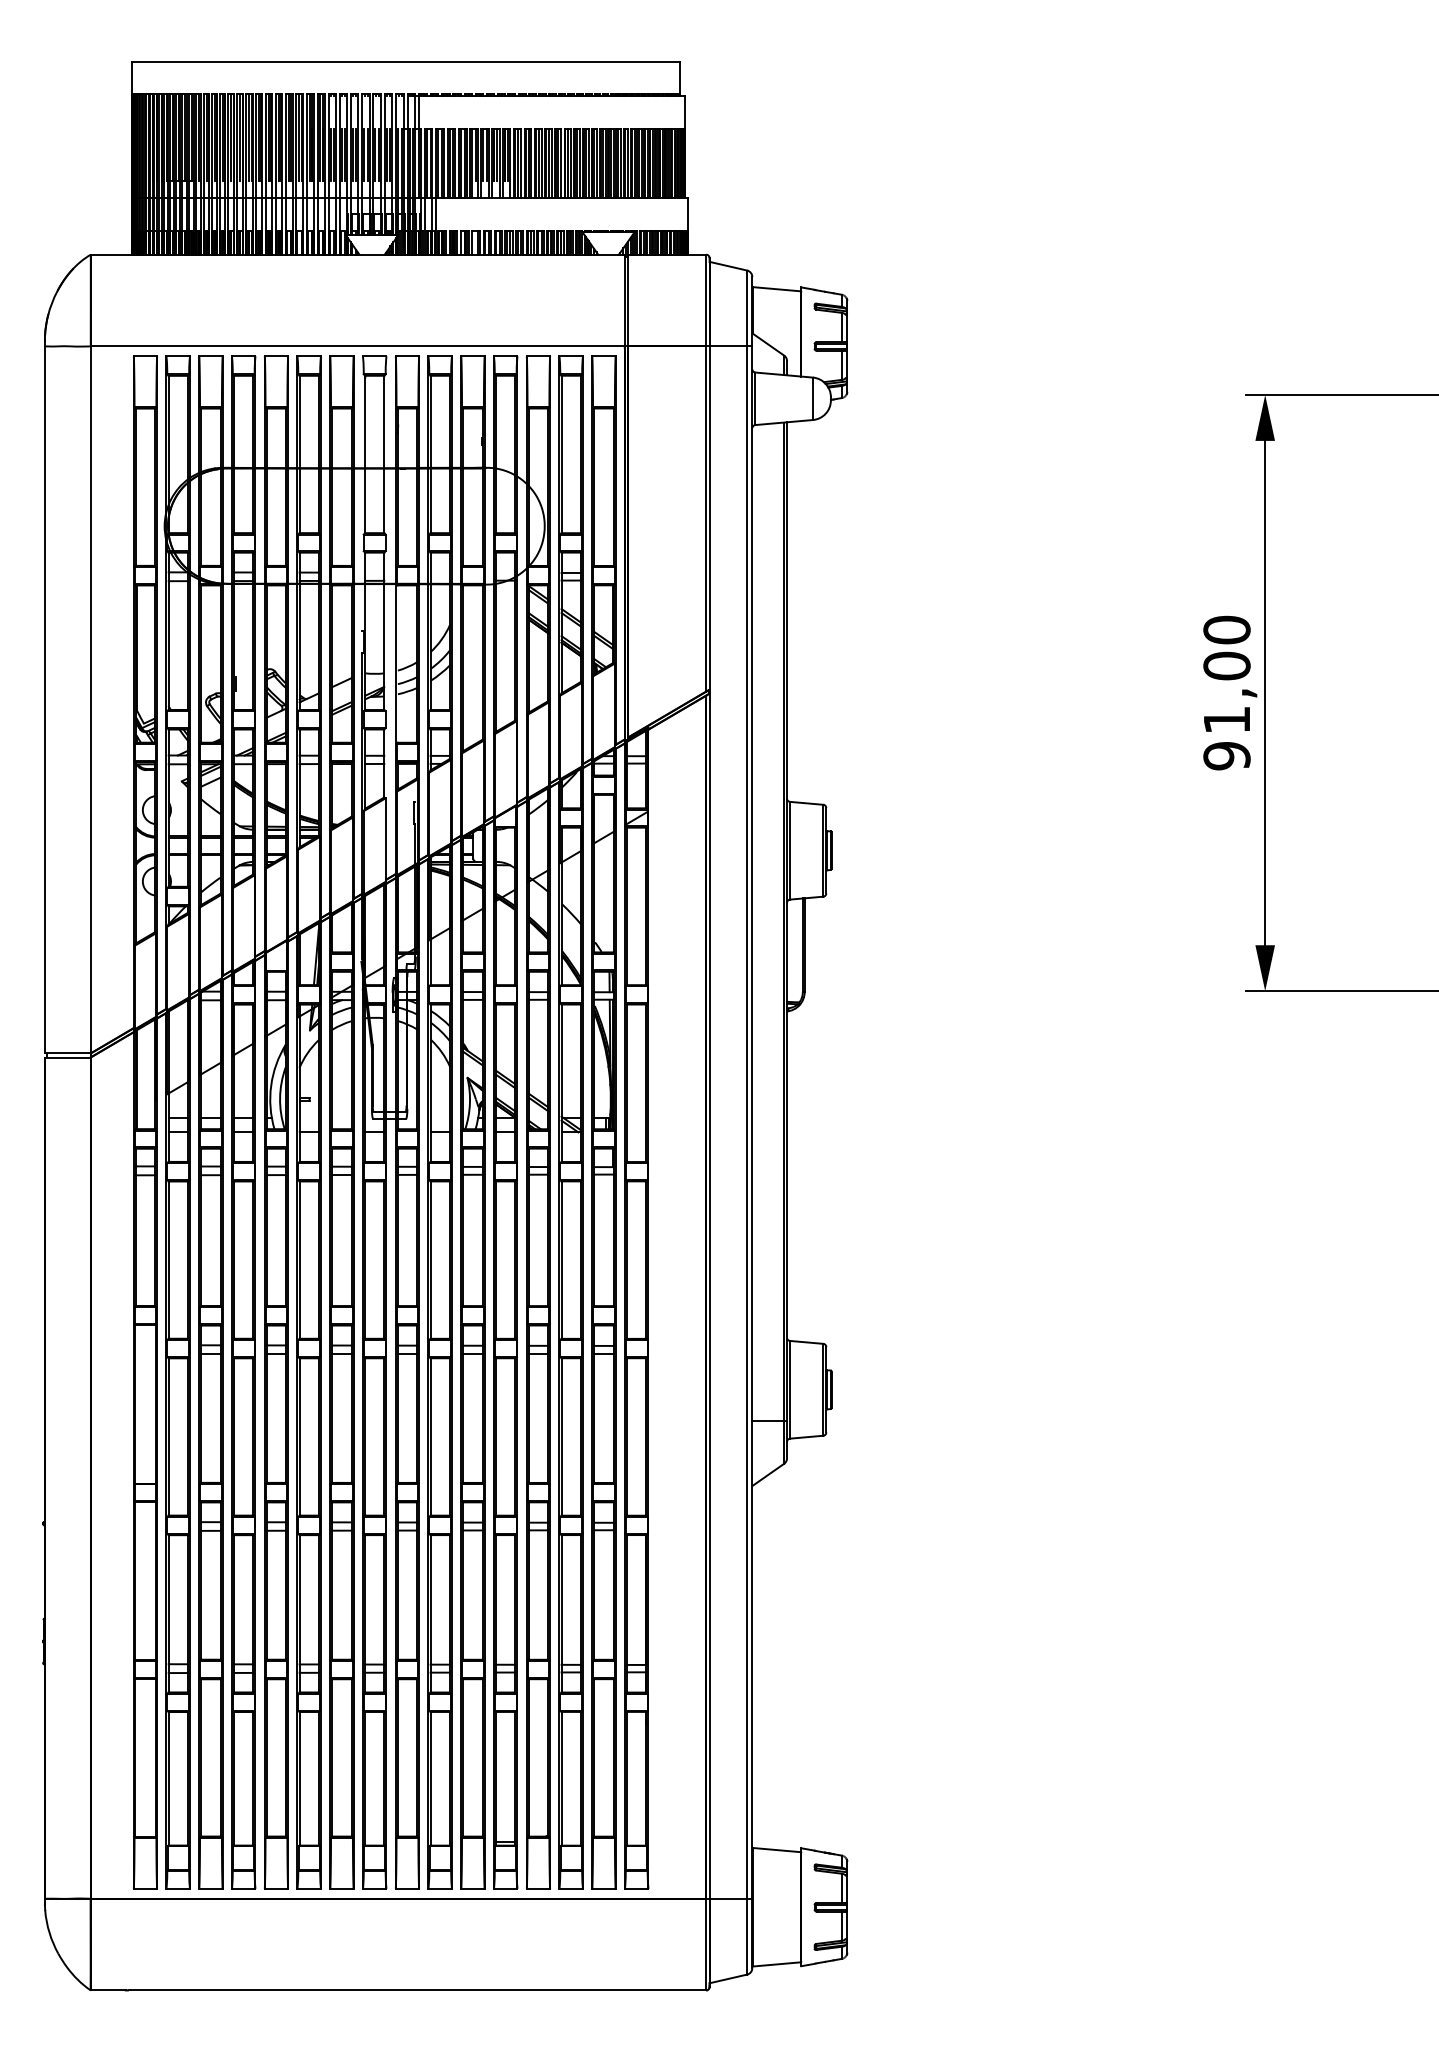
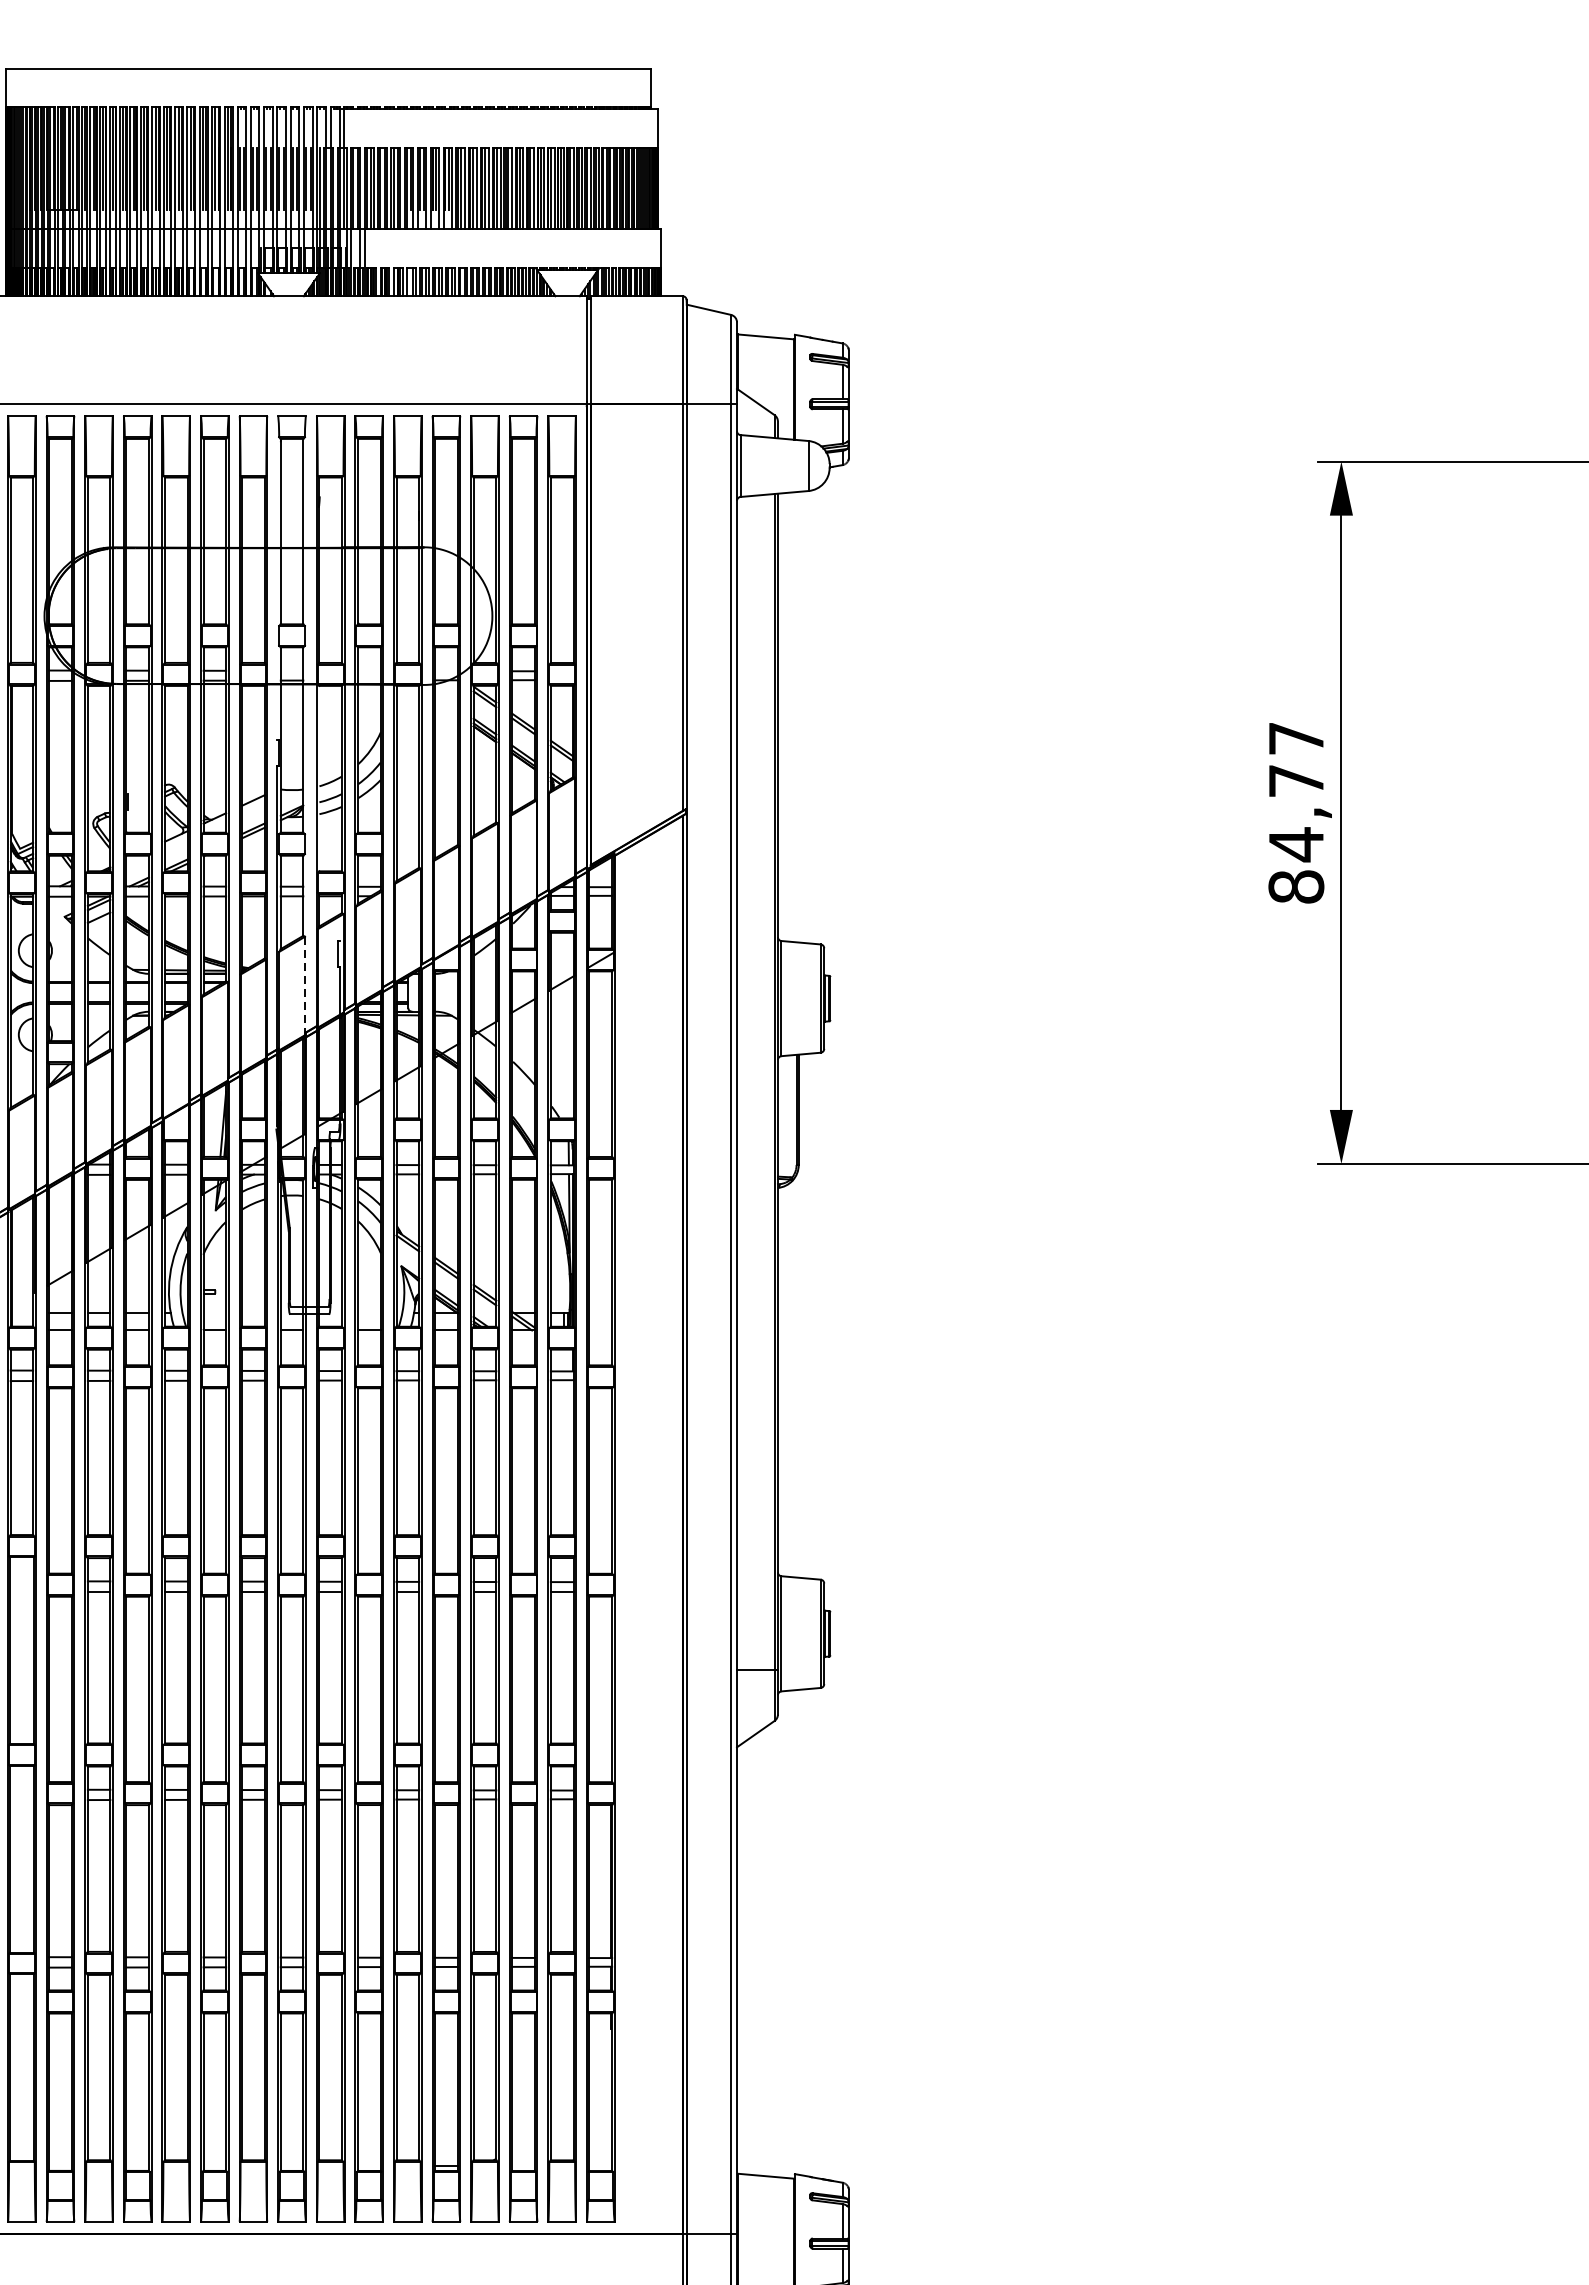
text: (1226, 692) -> (1295, 812), 91,00 -> 84,77
line: (385, 840) -> (304, 986), solid -> dashed

